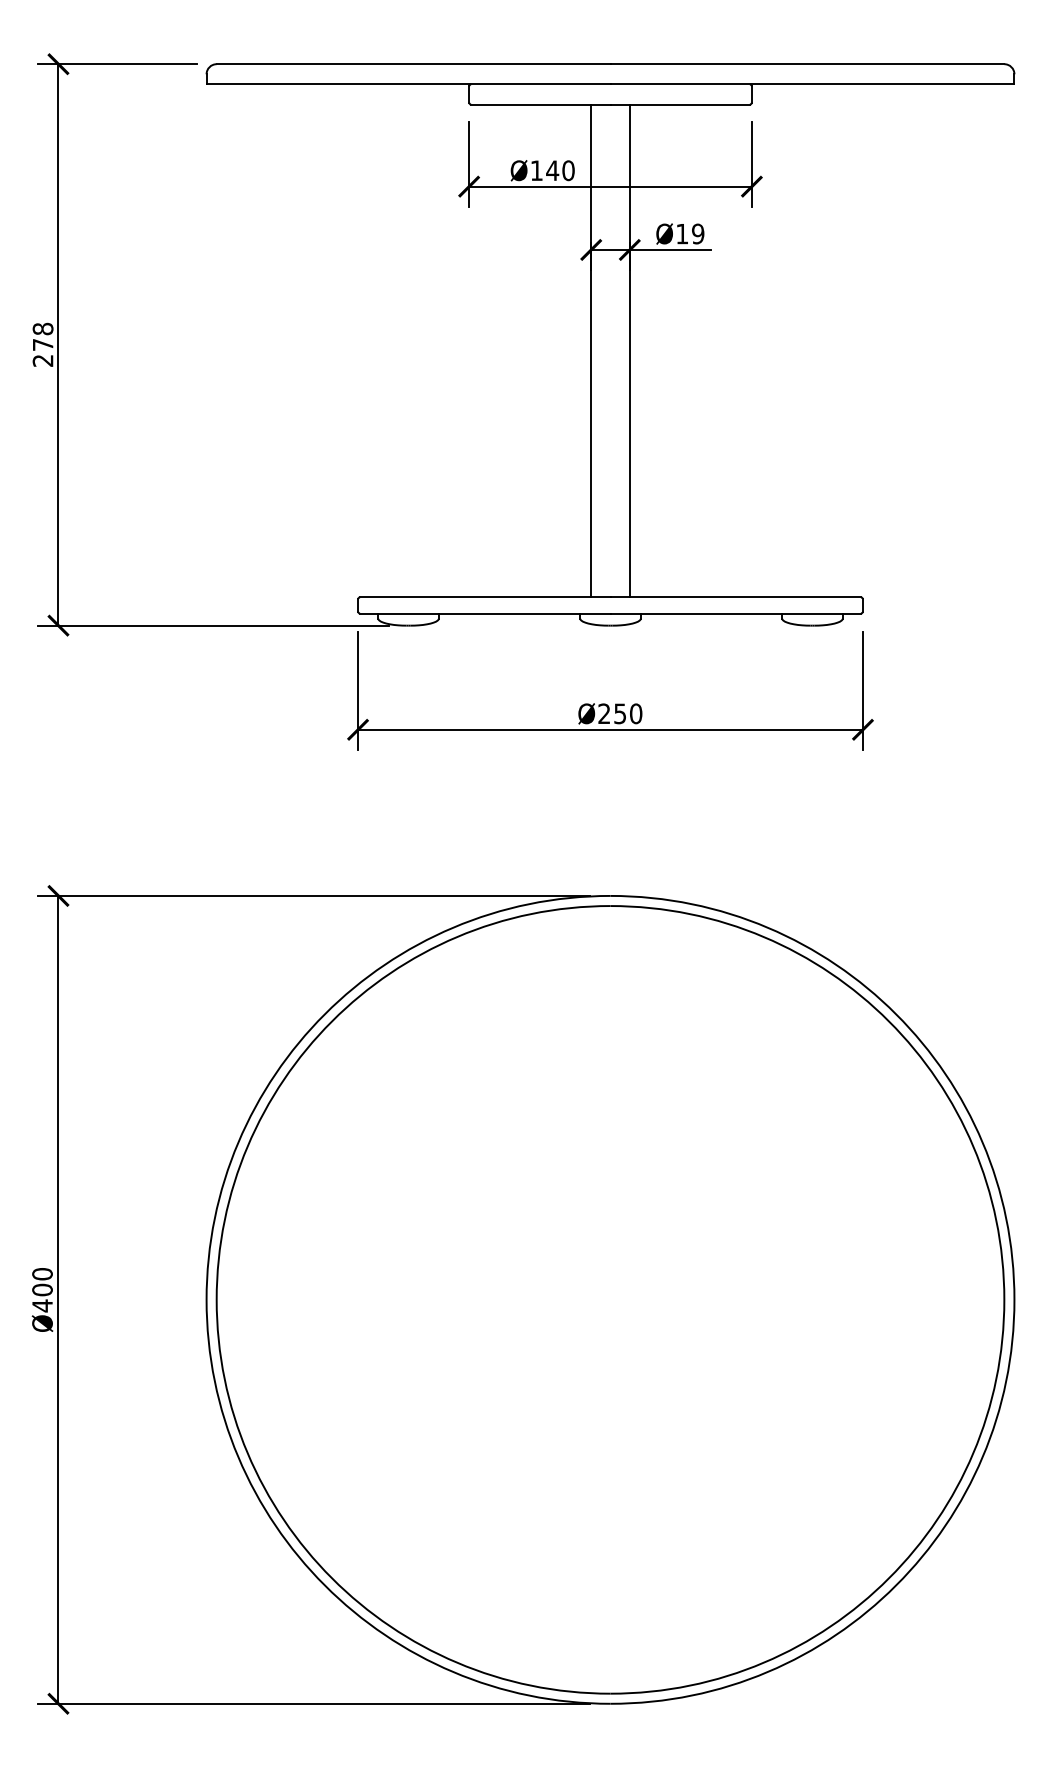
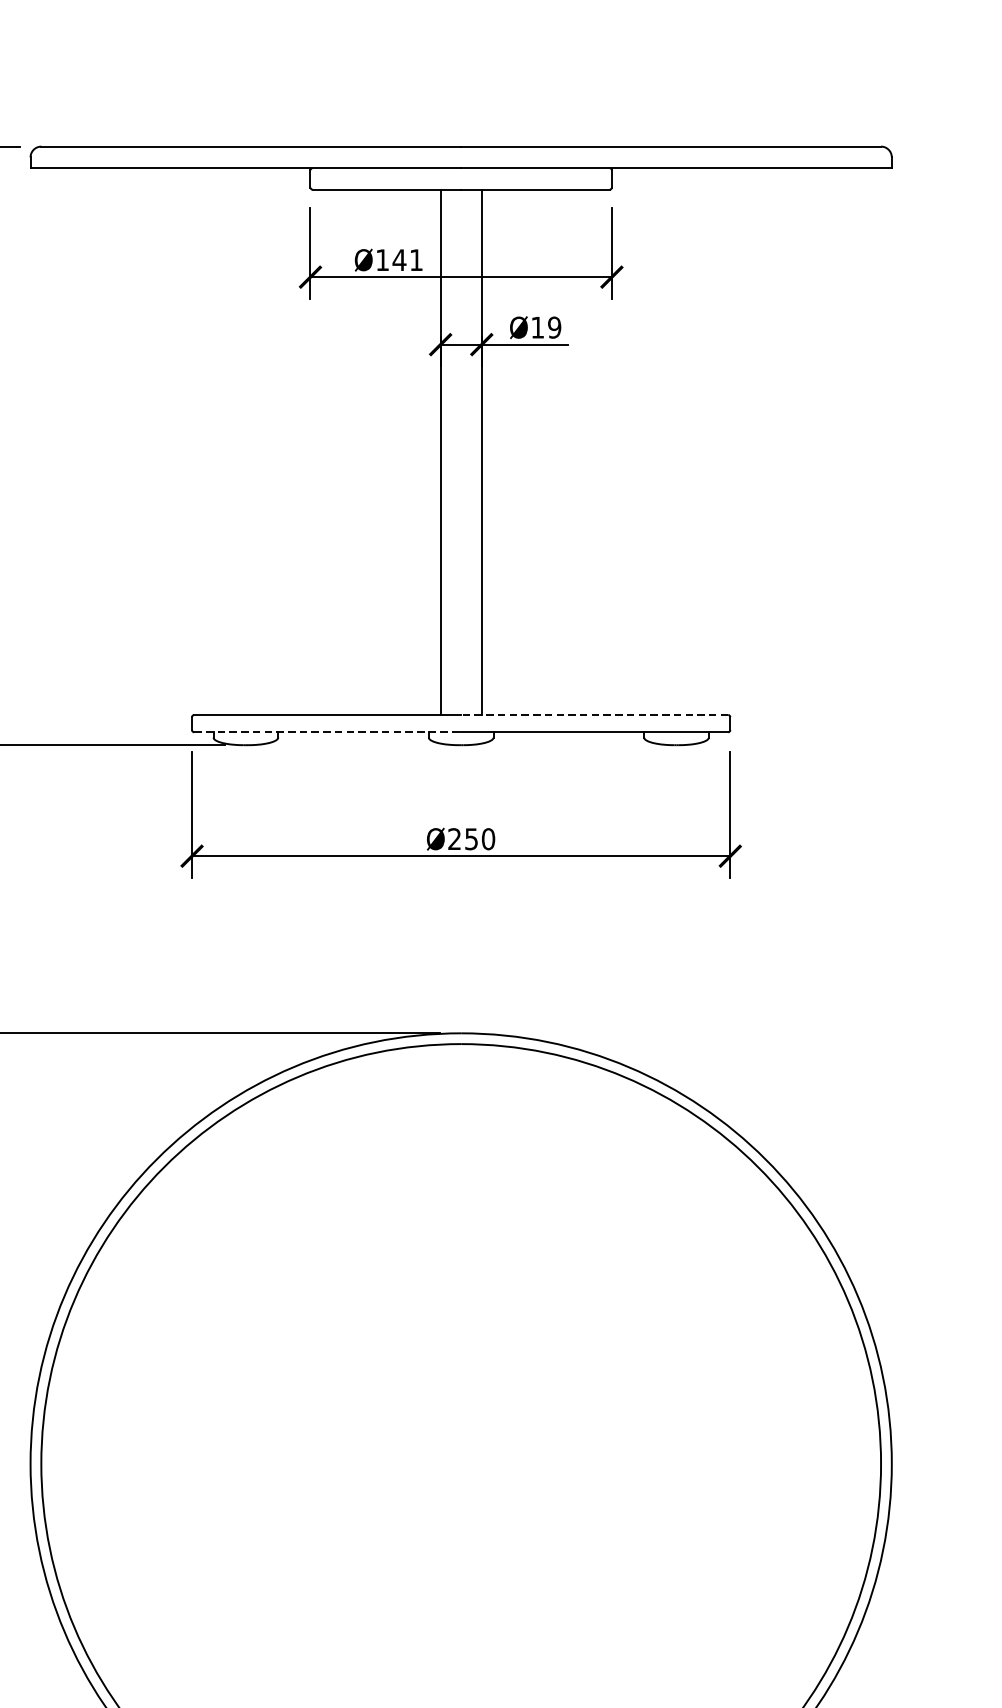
text: (568, 170) -> (416, 259), Ø140 -> Ø141
line: (735, 597) -> (594, 715), solid -> dashed
line: (485, 613) -> (327, 732), solid -> dashed

